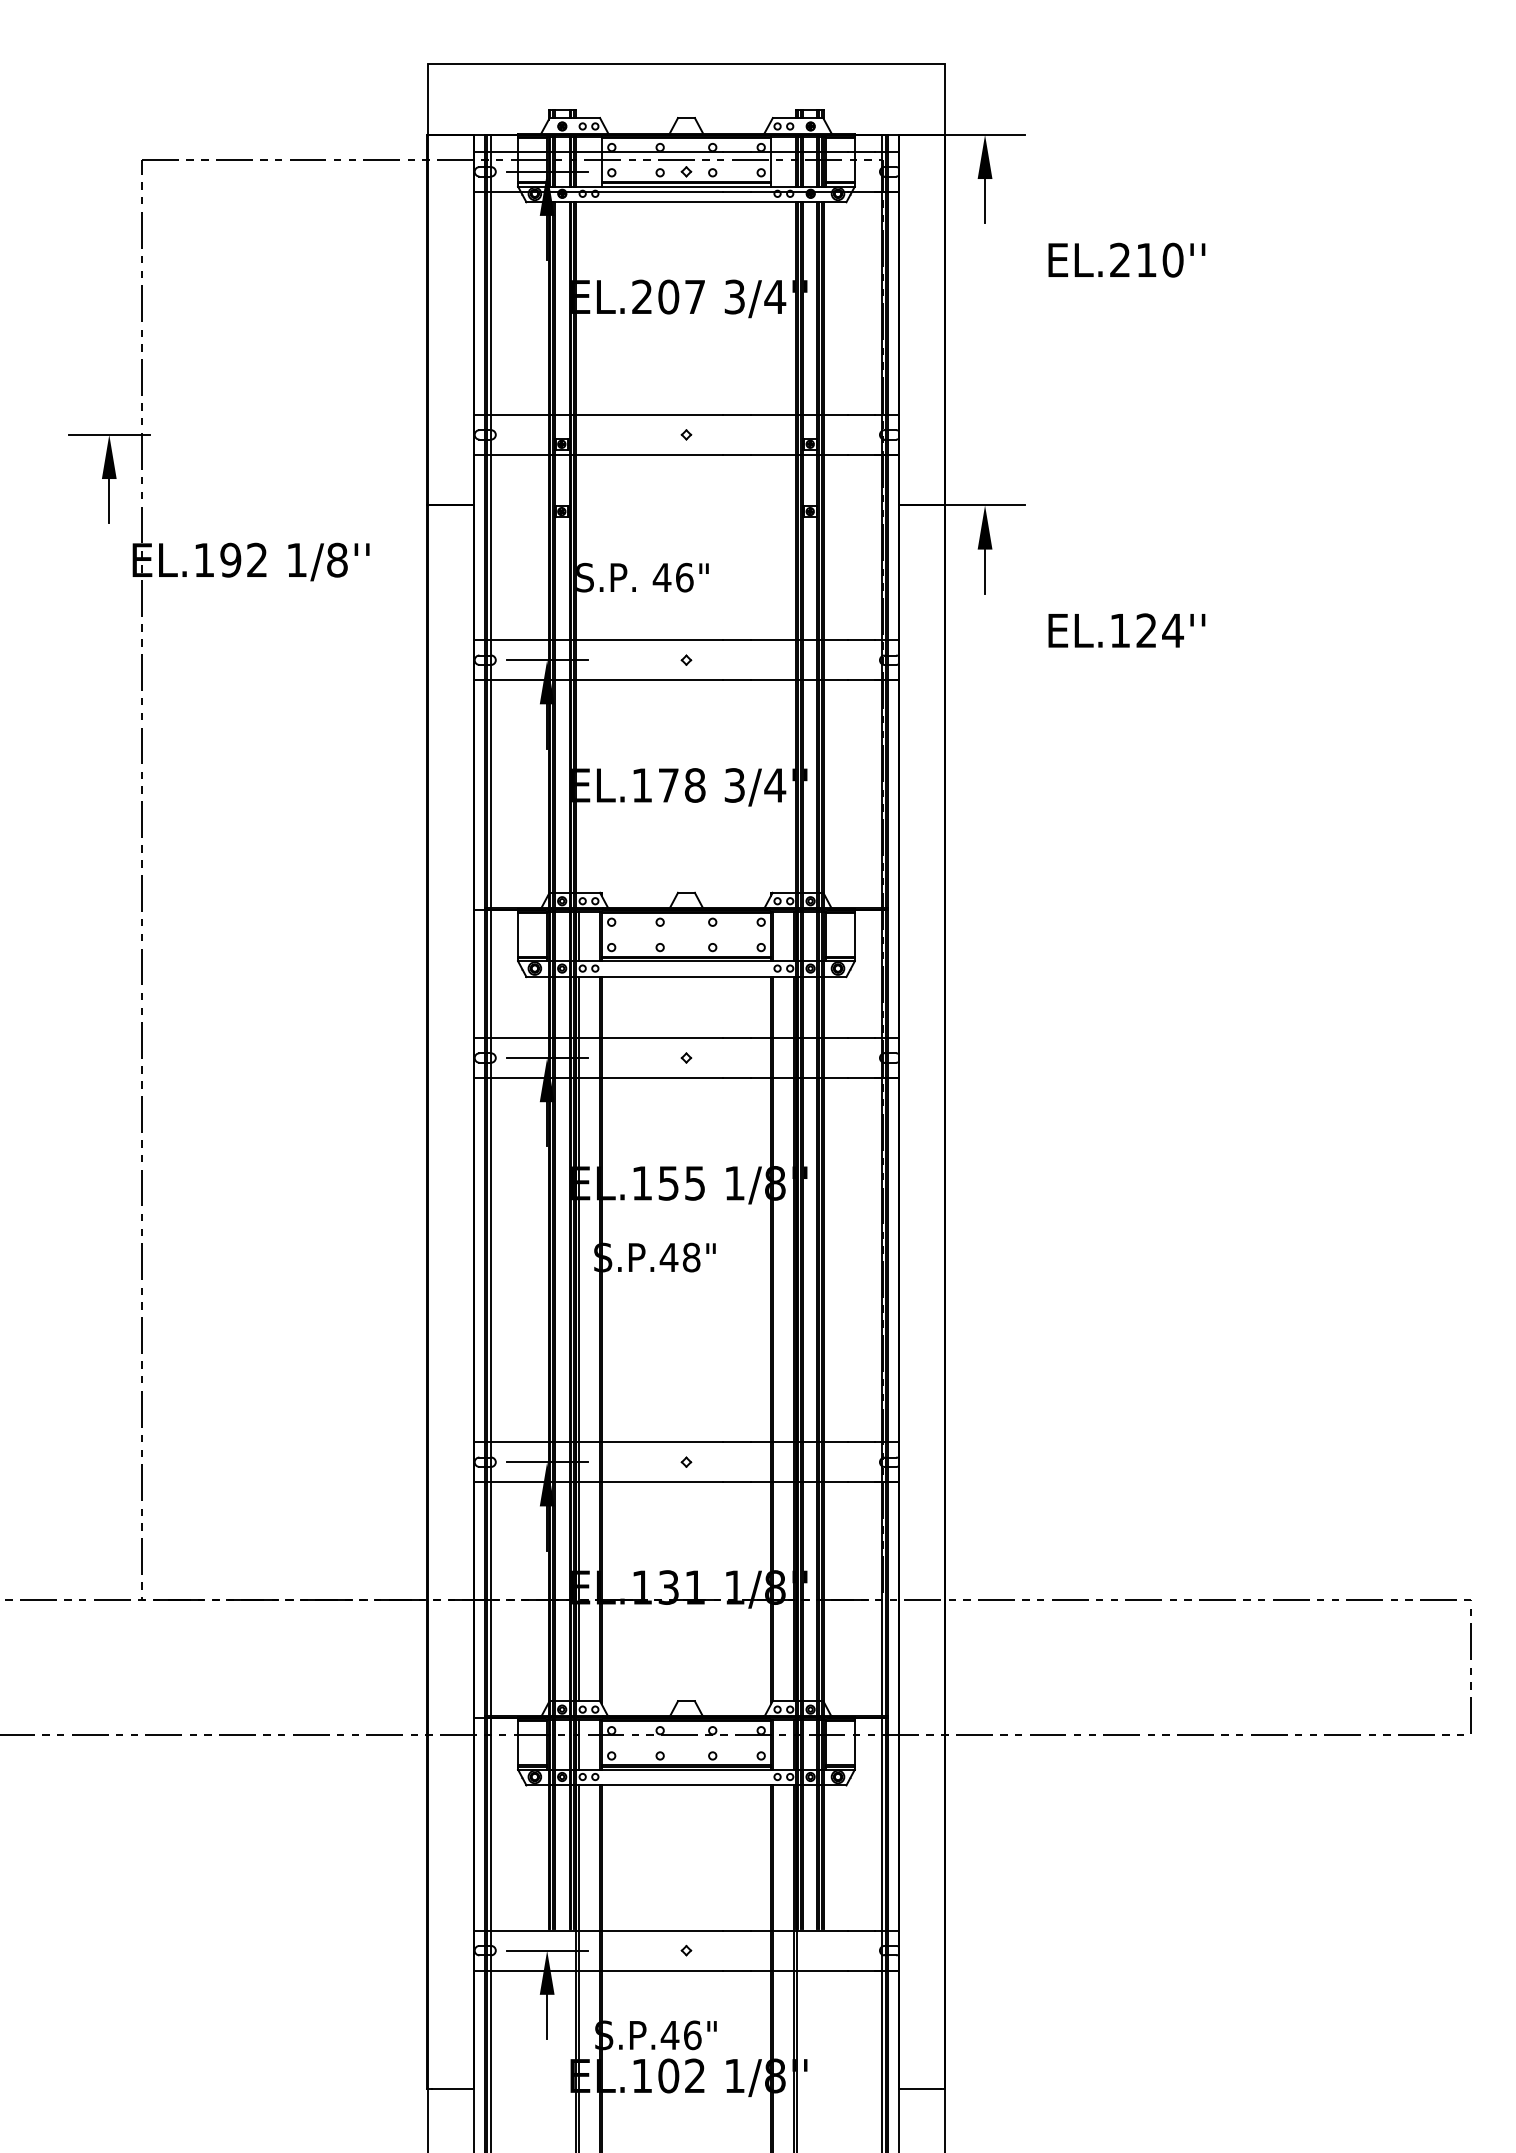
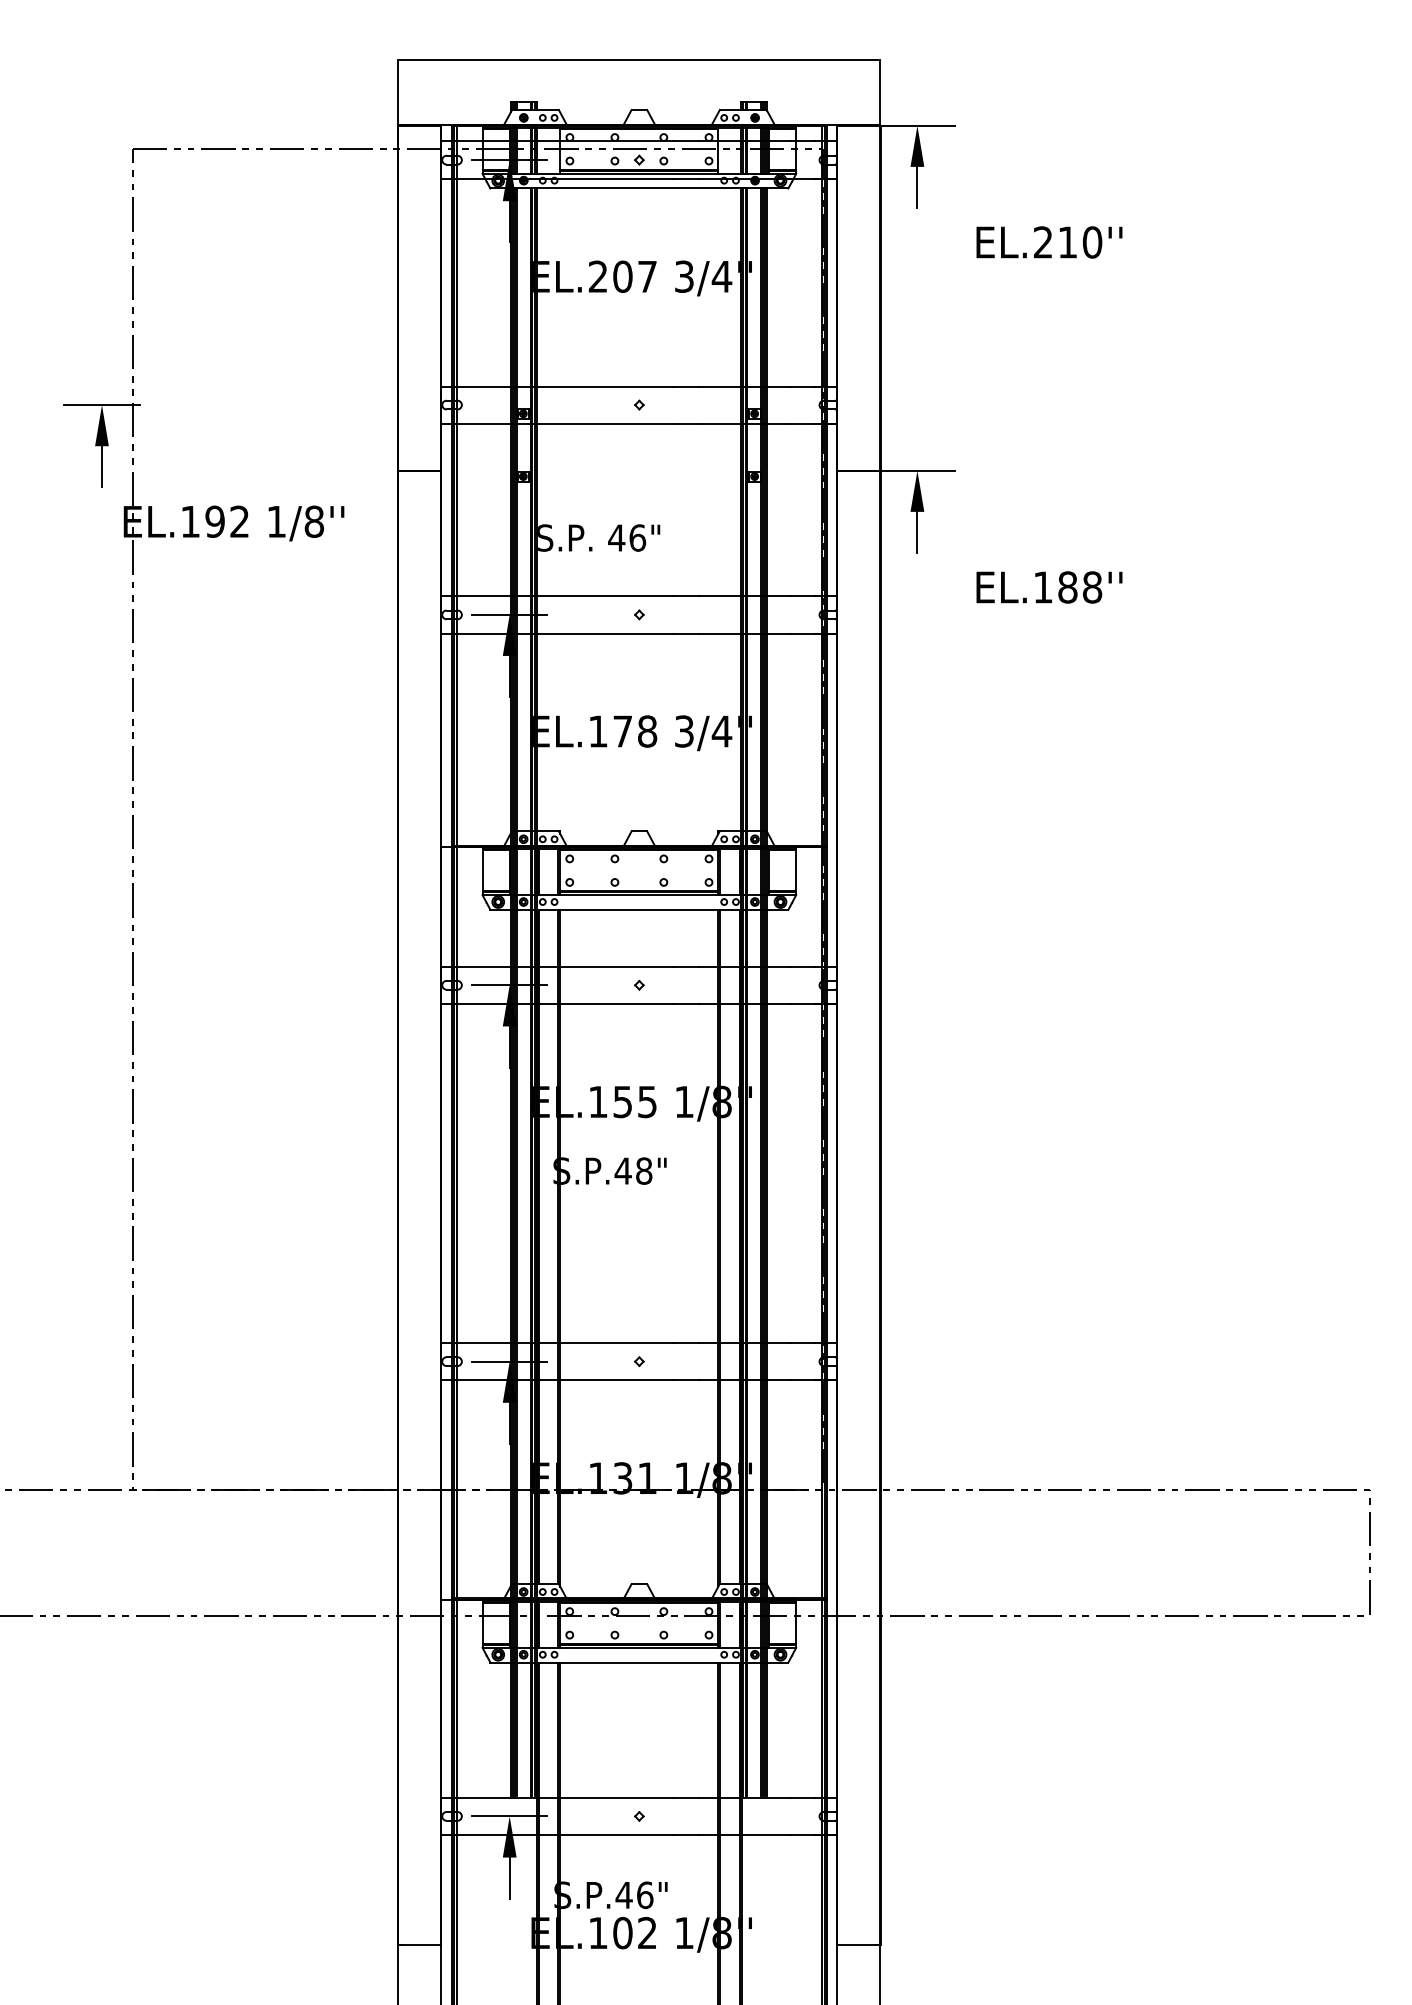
text: (1160, 630) -> (1080, 587), EL.124'' -> EL.188''

